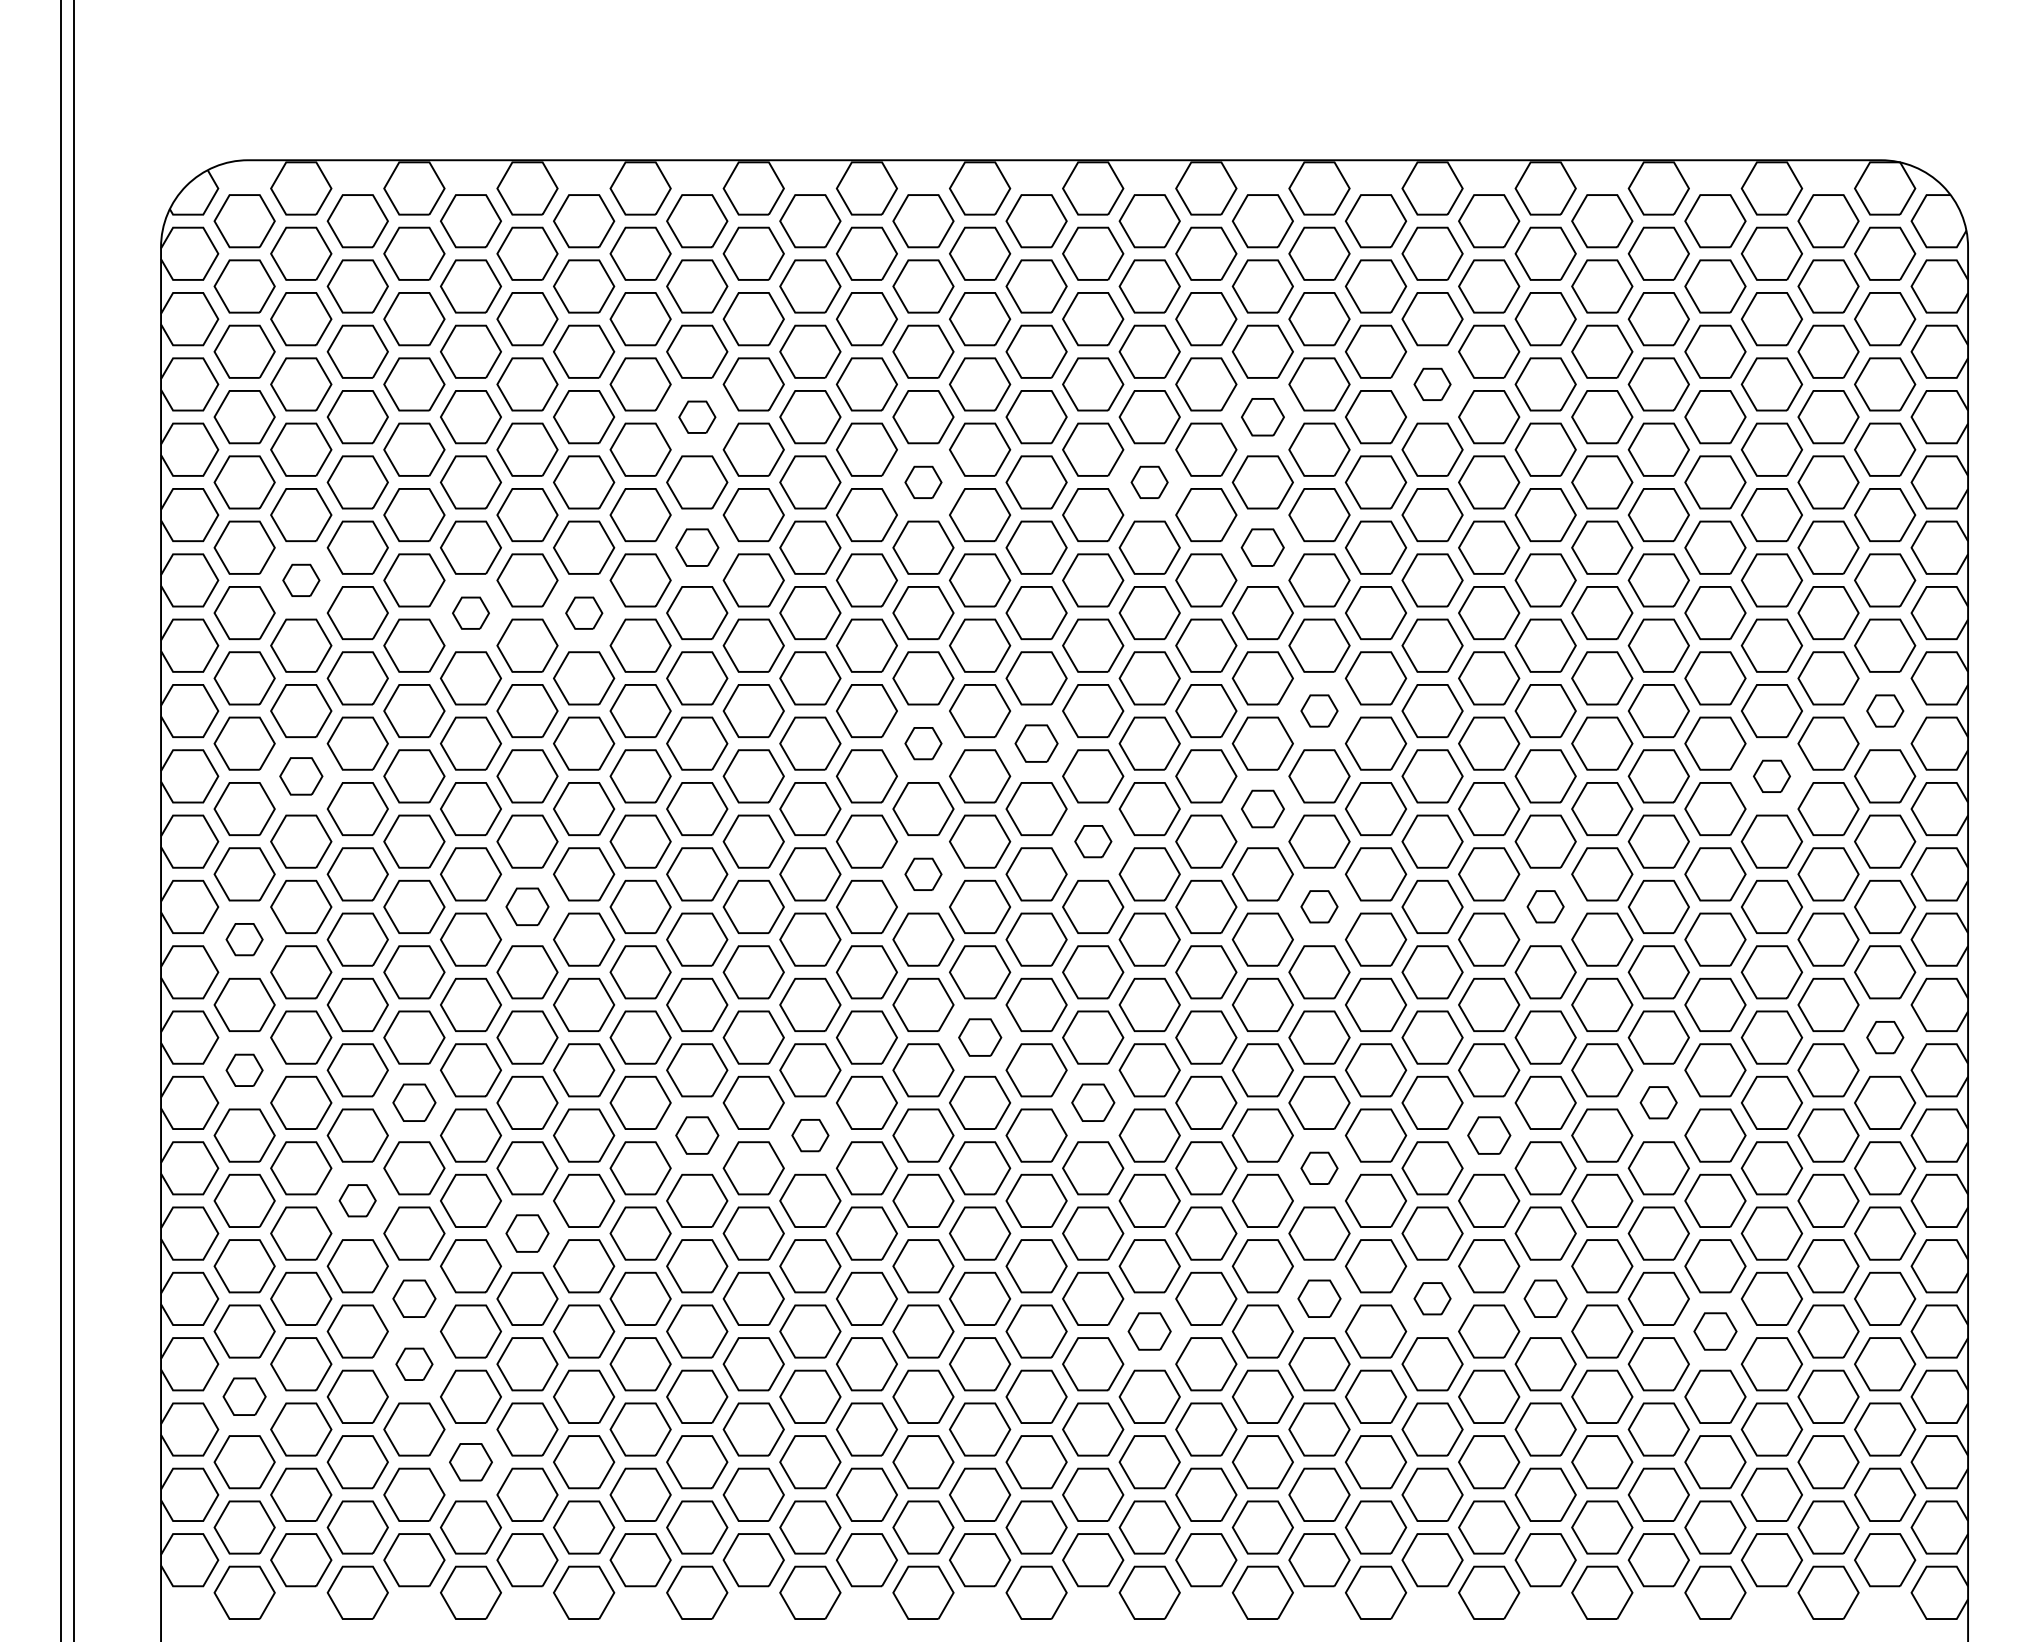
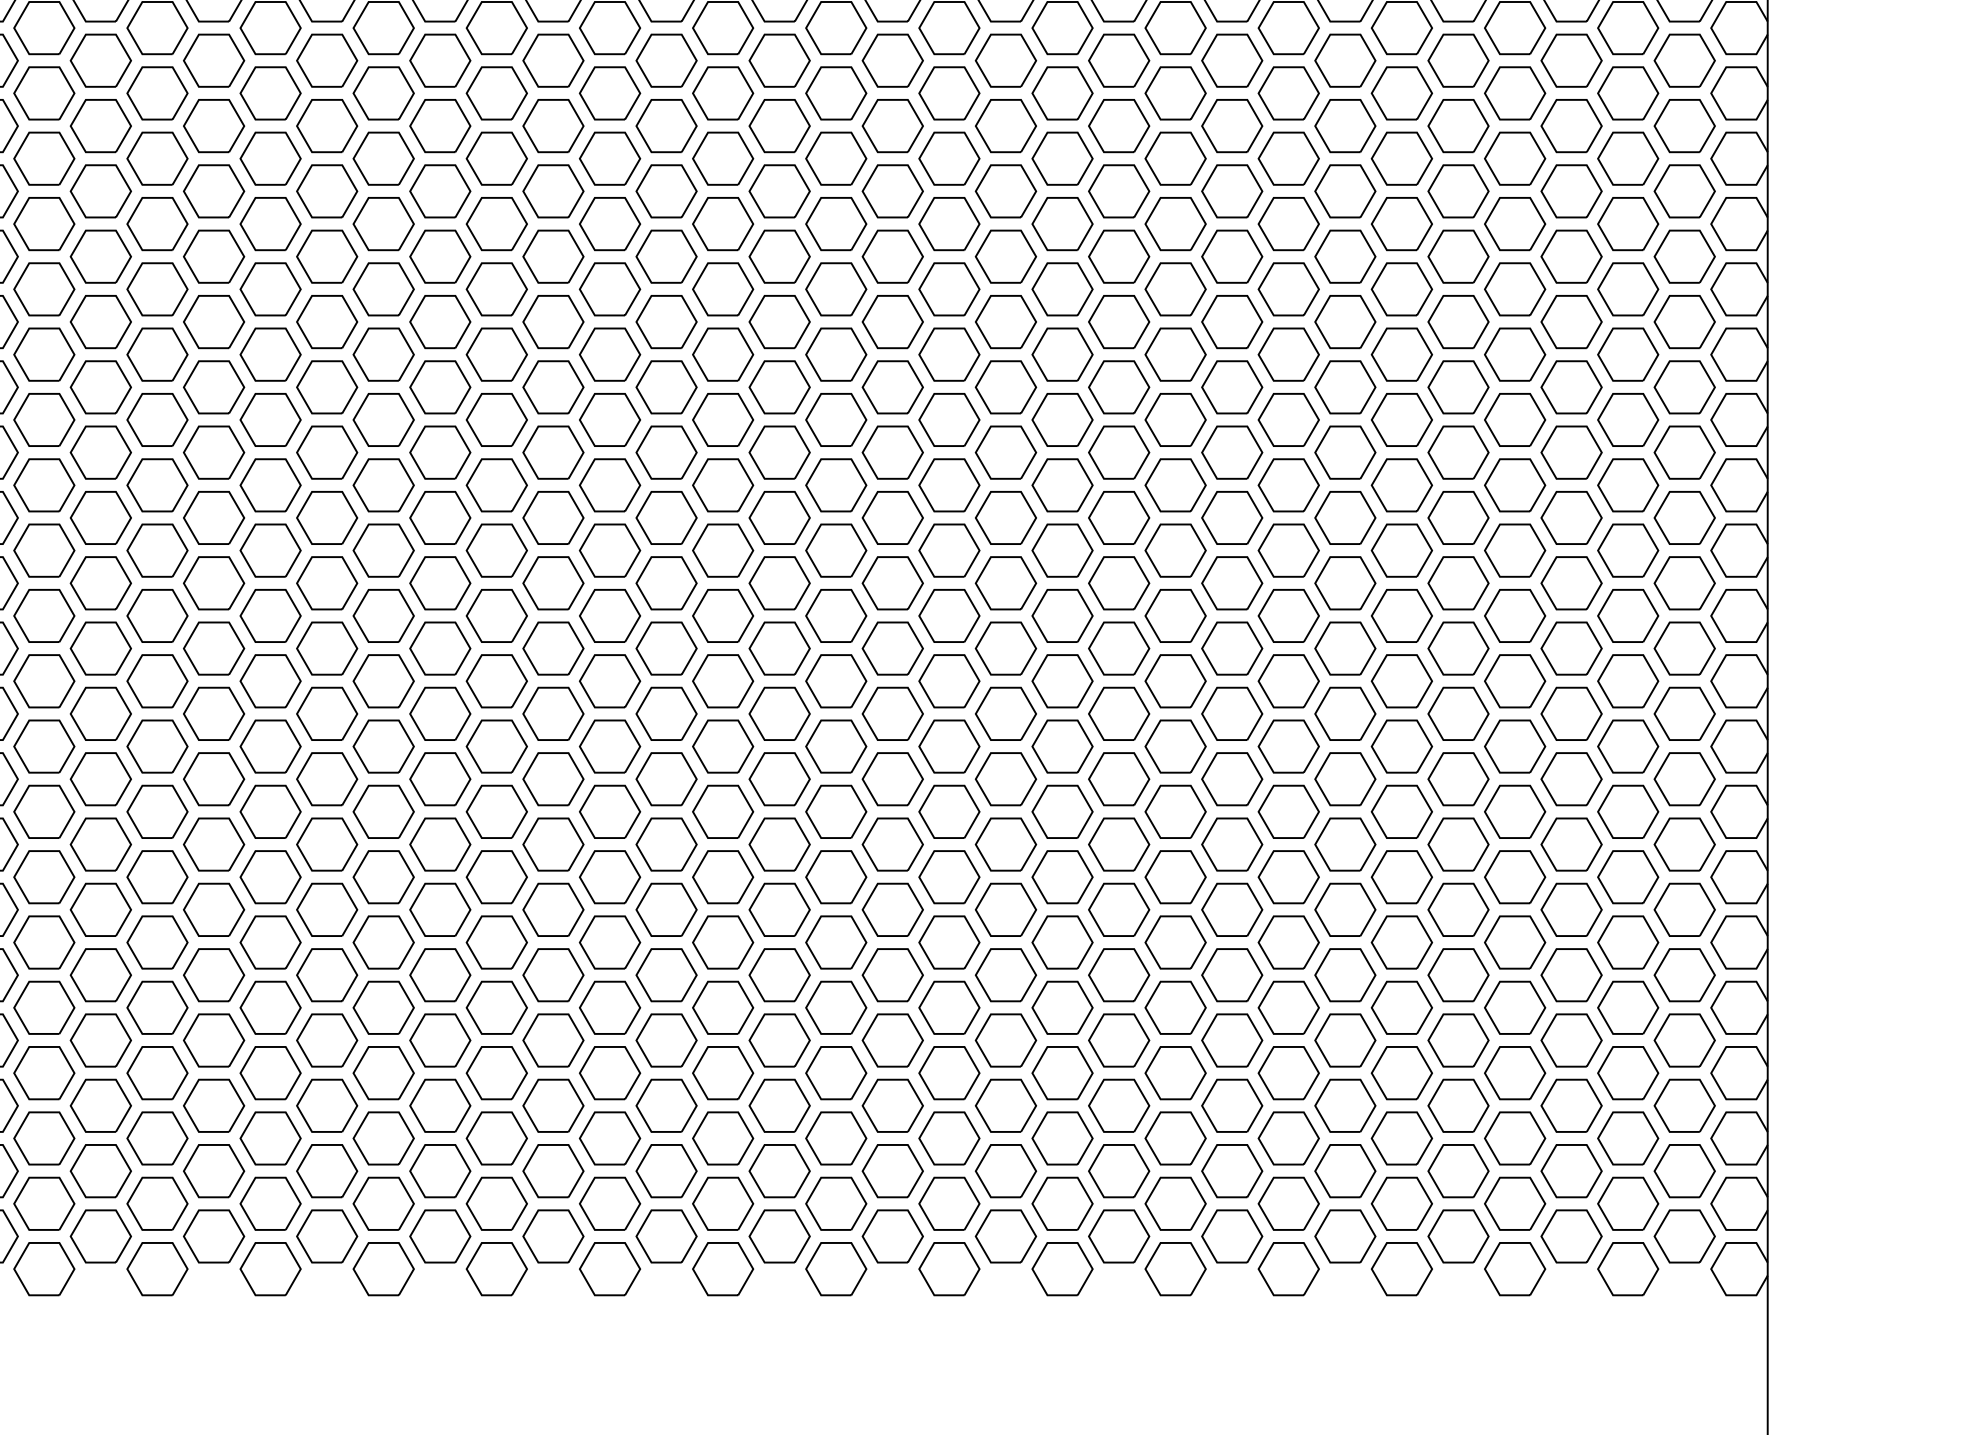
part: (1432, 384) -> (1232, 60), size x1.67
part: (697, 417) -> (497, 93), size x1.67
part: (1262, 417) -> (1062, 93), size x1.43
part: (923, 482) -> (723, 158), size x1.67
part: (1149, 482) -> (949, 158), size x1.67
part: (697, 547) -> (497, 223), size x1.43
part: (1262, 547) -> (1062, 223), size x1.43
part: (301, 580) -> (101, 256), size x1.67
part: (470, 613) -> (270, 289), size x1.67
part: (584, 613) -> (384, 289), size x1.67
part: (1319, 710) -> (1119, 386), size x1.67
part: (1885, 710) -> (1685, 386), size x1.67
part: (923, 743) -> (723, 419), size x1.67
part: (1036, 743) -> (836, 419), size x1.43
part: (301, 776) -> (101, 452), size x1.43
part: (1771, 776) -> (1571, 452), size x1.67
part: (1262, 808) -> (1062, 484), size x1.43
part: (1093, 841) -> (893, 517), size x1.67
part: (923, 874) -> (723, 550), size x1.67
part: (527, 906) -> (327, 582), size x1.43
part: (1319, 906) -> (1119, 582), size x1.67
part: (1545, 906) -> (1345, 582), size x1.67
part: (244, 939) -> (44, 615), size x1.67
part: (980, 1037) -> (780, 713), size x1.43
part: (1885, 1037) -> (1685, 713), size x1.67
part: (244, 1070) -> (44, 746), size x1.67
part: (414, 1102) -> (214, 778), size x1.43
part: (1093, 1102) -> (893, 778), size x1.43
part: (1658, 1102) -> (1458, 778), size x1.67
part: (697, 1135) -> (497, 811), size x1.43
part: (810, 1135) -> (610, 811), size x1.67
part: (1489, 1135) -> (1289, 811), size x1.43
part: (1319, 1168) -> (1119, 844), size x1.67
part: (357, 1200) -> (157, 876), size x1.67
part: (527, 1233) -> (327, 909), size x1.43
part: (414, 1298) -> (214, 974), size x1.43
part: (1319, 1298) -> (1119, 974), size x1.43
part: (1432, 1298) -> (1232, 974), size x1.67
part: (1545, 1298) -> (1345, 974), size x1.43
part: (1149, 1331) -> (949, 1007), size x1.43
part: (1715, 1331) -> (1515, 1007), size x1.43
part: (414, 1364) -> (214, 1040), size x1.67
part: (244, 1396) -> (44, 1072), size x1.43
part: (470, 1462) -> (270, 1138), size x1.43

